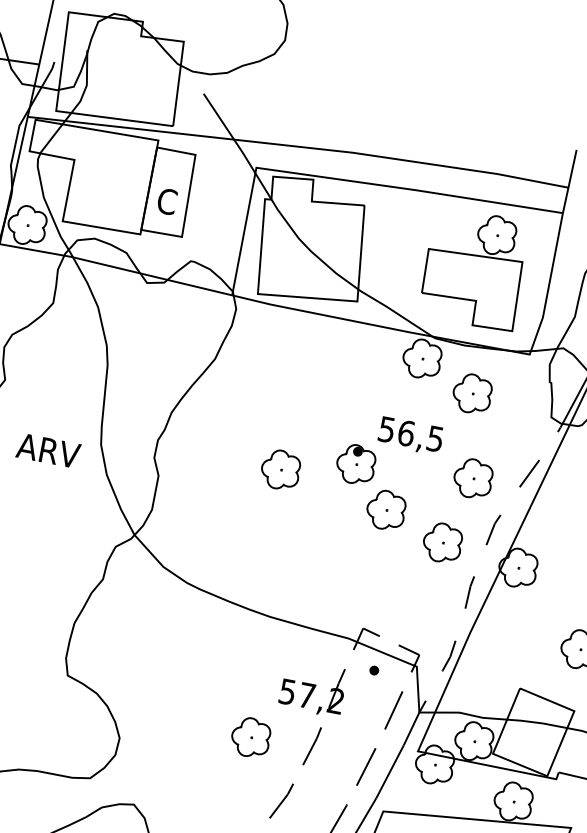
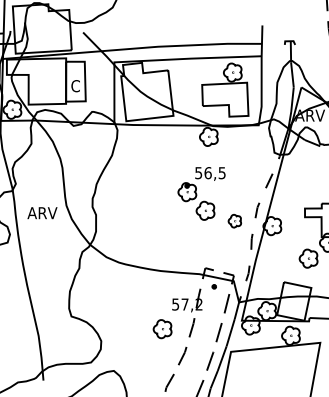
part: (472, 393) -> (235, 148), removed
part: (280, 470) -> (152, 201), removed
part: (473, 479) -> (243, 188), removed
part: (441, 543) -> (234, 221), size x0.7

